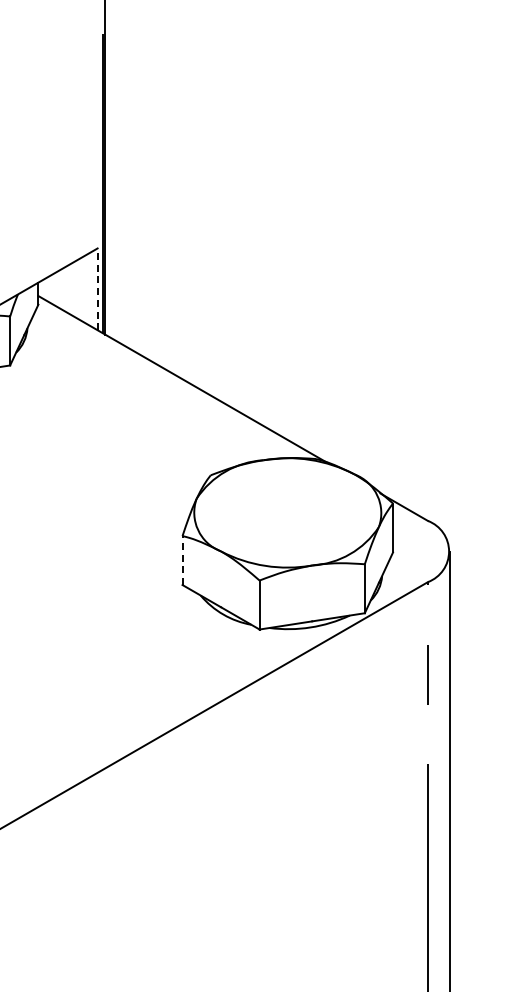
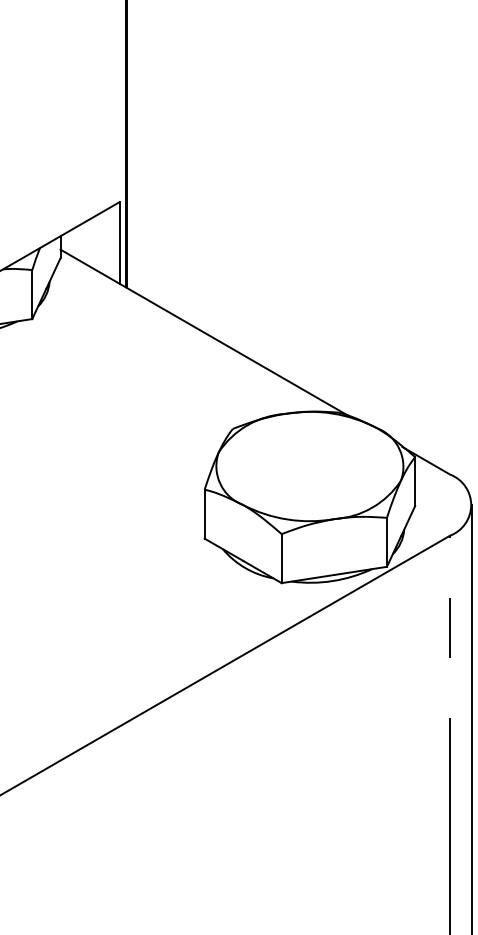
line: (97, 289) -> (119, 243), dashed -> solid
line: (182, 560) -> (204, 514), dashed -> solid

